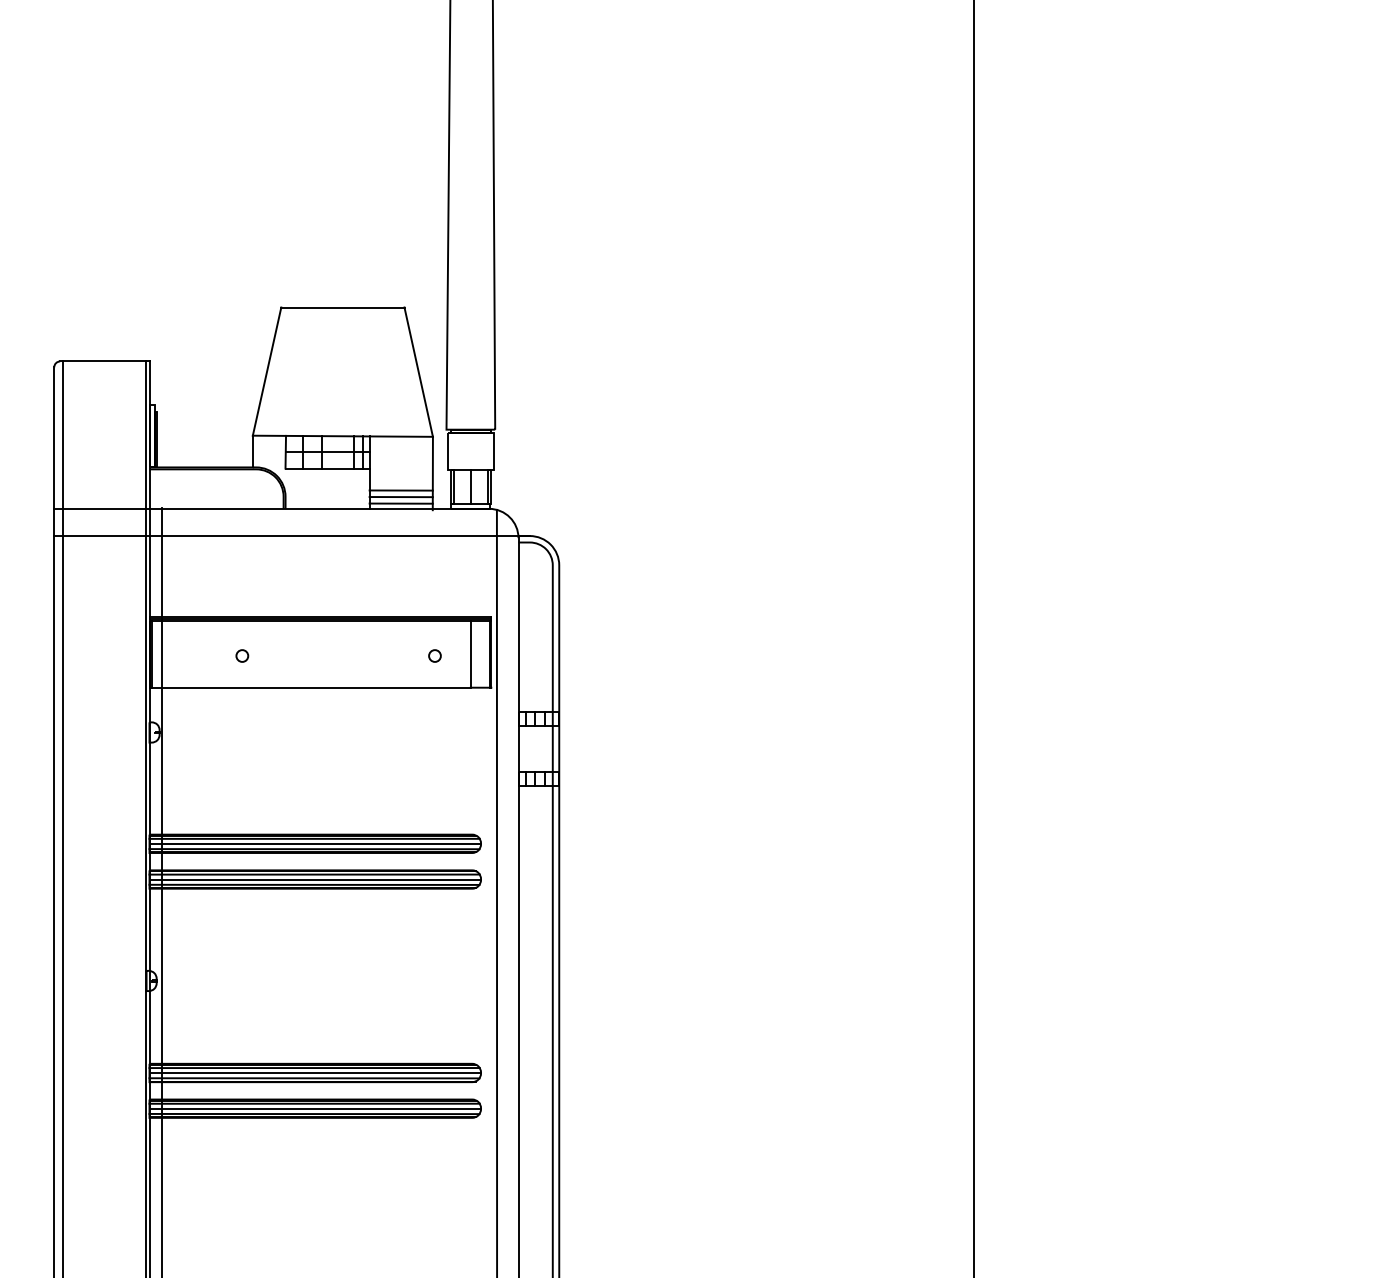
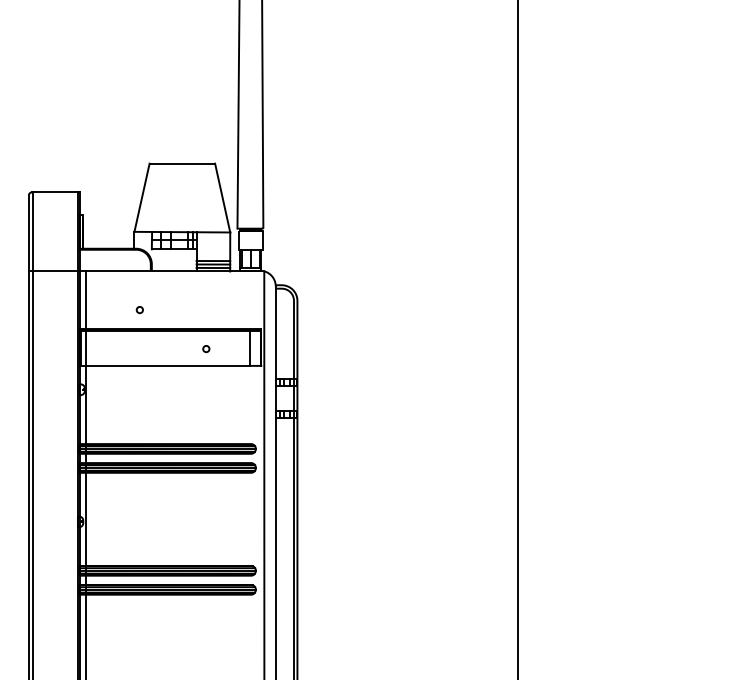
line: (290, 536) -> (154, 285), removed
circle: (241, 656) -> (139, 310), moved
circle: (435, 656) -> (206, 349), moved

